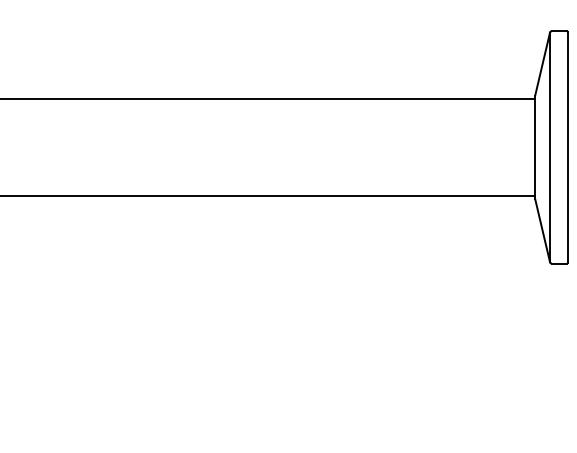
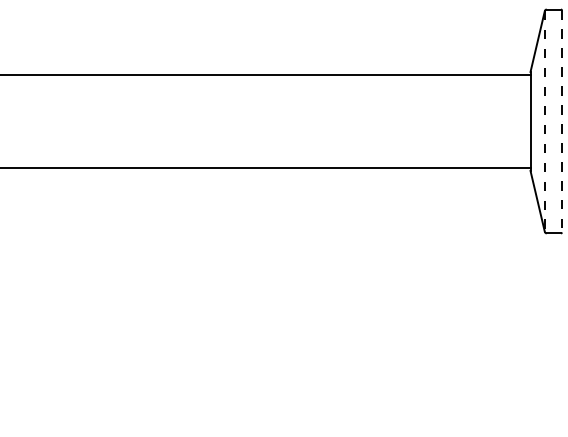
line: (549, 147) -> (544, 121), solid -> dashed
line: (568, 147) -> (562, 121), solid -> dashed

